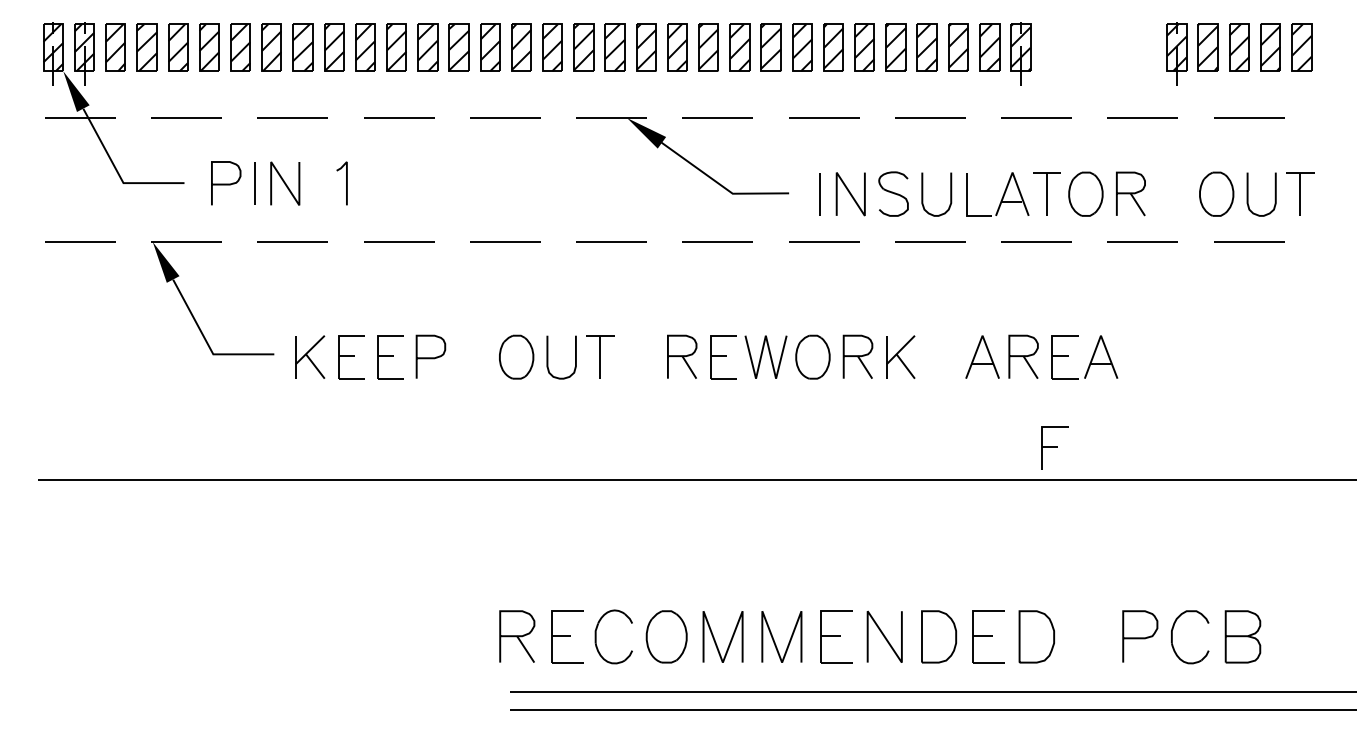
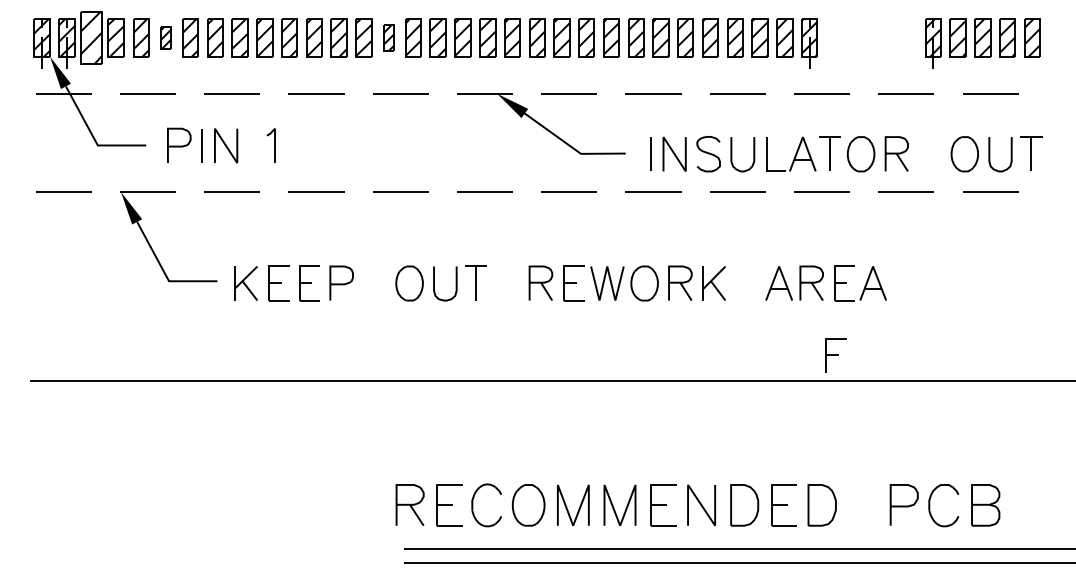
part: (115, 47) -> (91, 37), size x1.4
part: (209, 47) -> (166, 37), size x0.6
part: (490, 47) -> (388, 37), size x0.7

